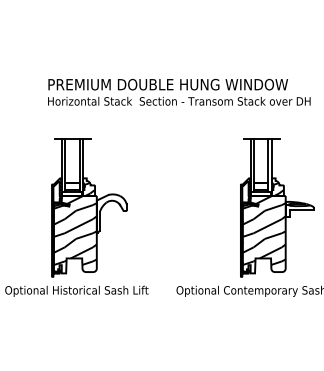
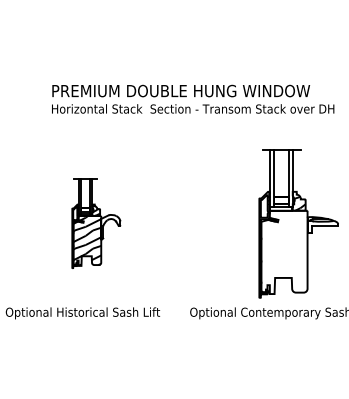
part: (89, 207) -> (96, 223), size x0.6
hatch: (263, 230) -> (283, 247), removed

